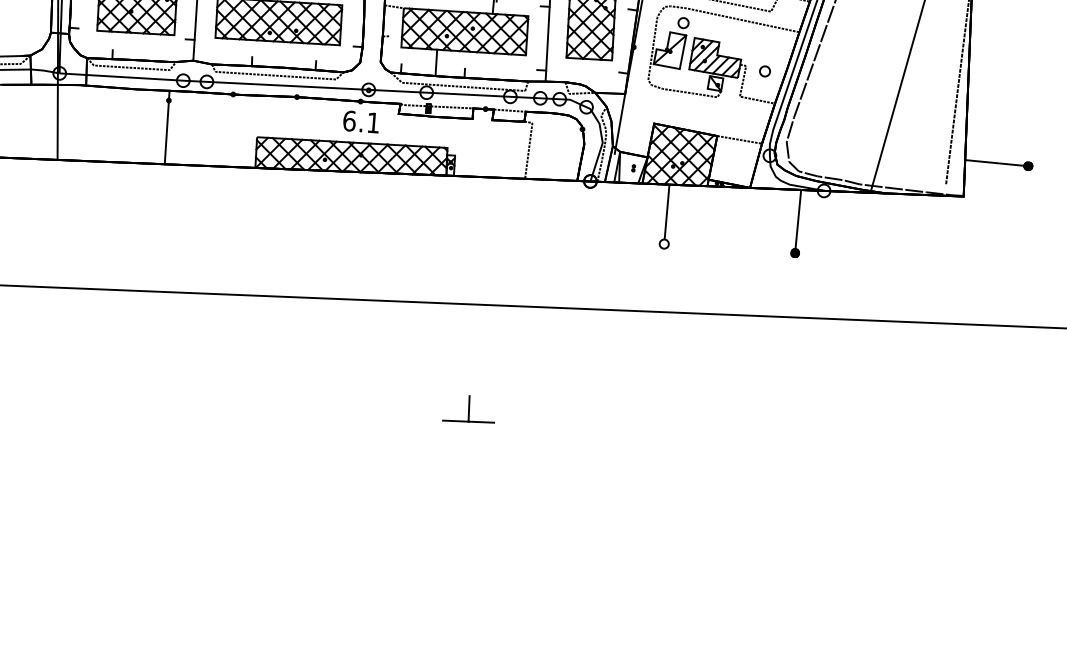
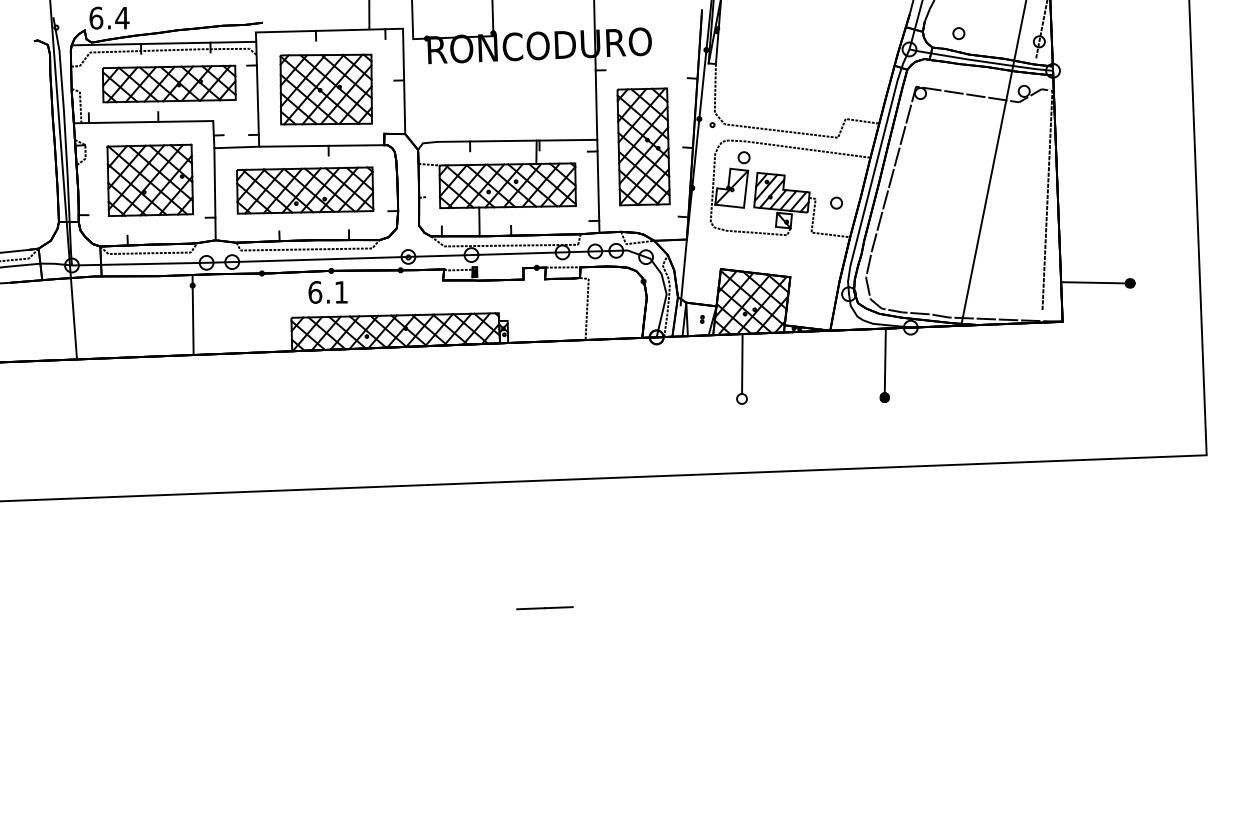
line: (452, 107) -> (500, 268), removed
text: (360, 122) -> (327, 292), moved
line: (739, 139) -> (814, 279), removed
line: (468, 409) -> (543, 594), removed

